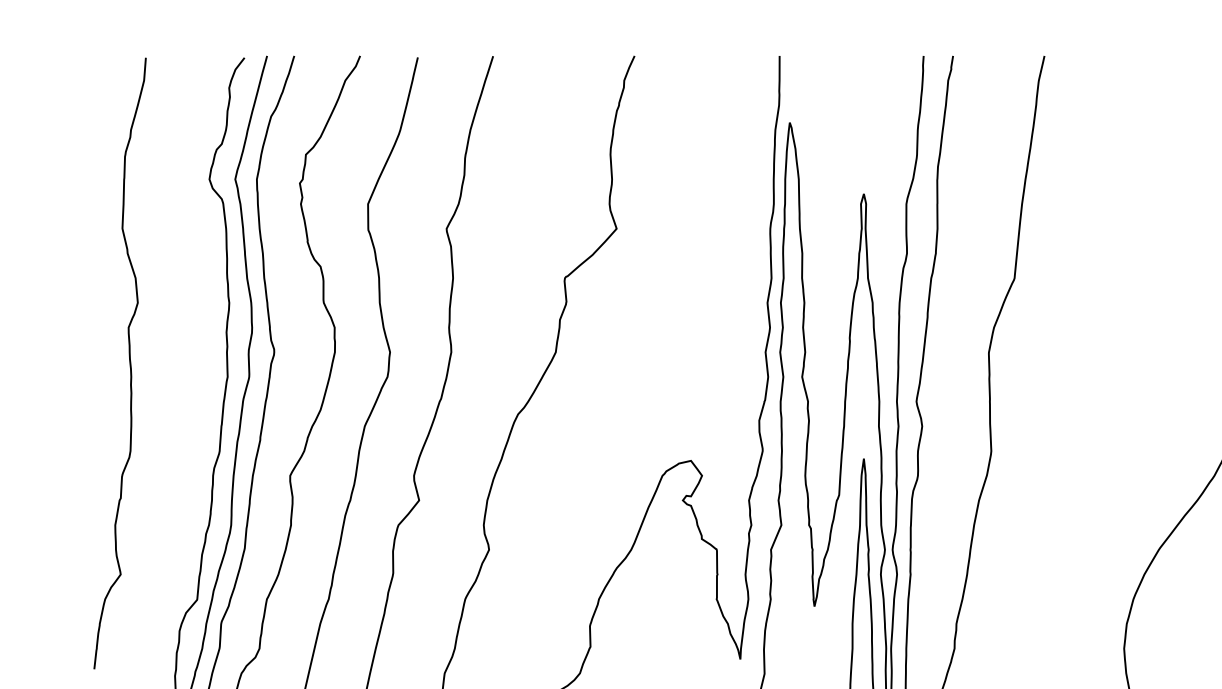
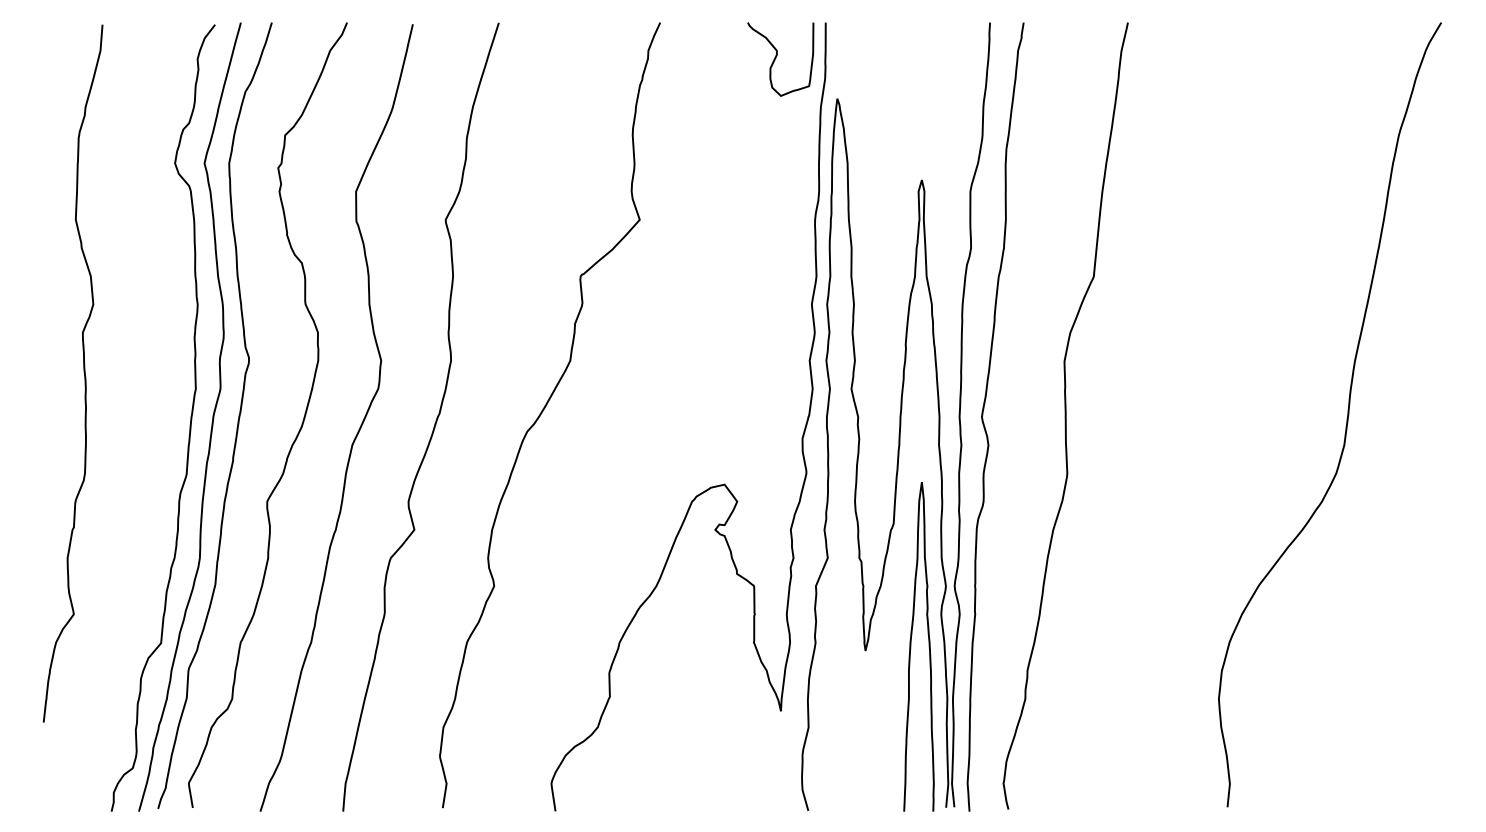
curve: (736, 87) -> (776, 58), added

